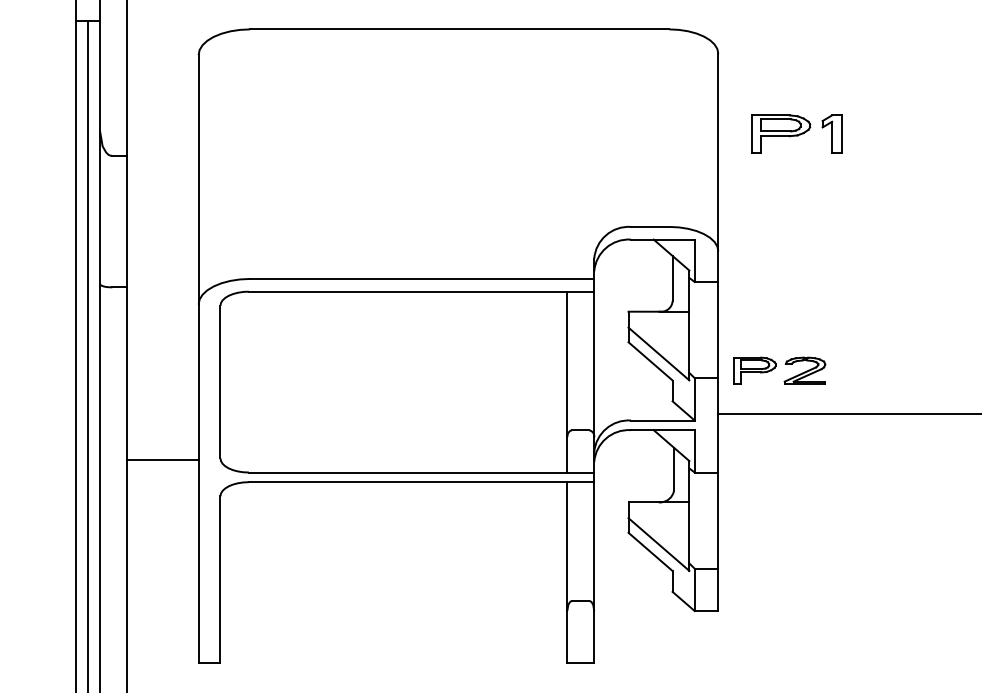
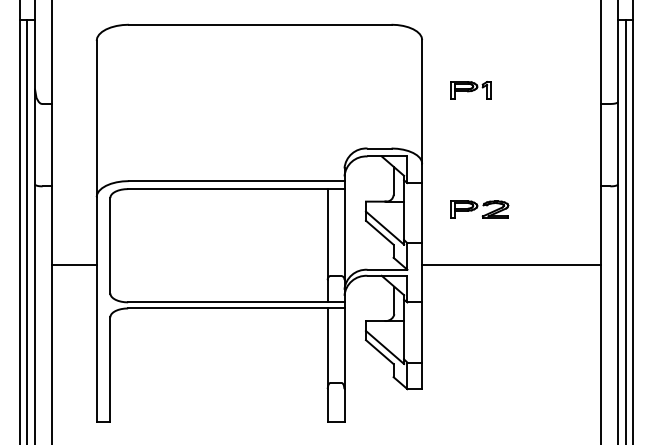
part: (795, 134) -> (470, 90), size x0.71
part: (779, 370) -> (479, 209), moved
line: (161, 459) -> (73, 265), moved

